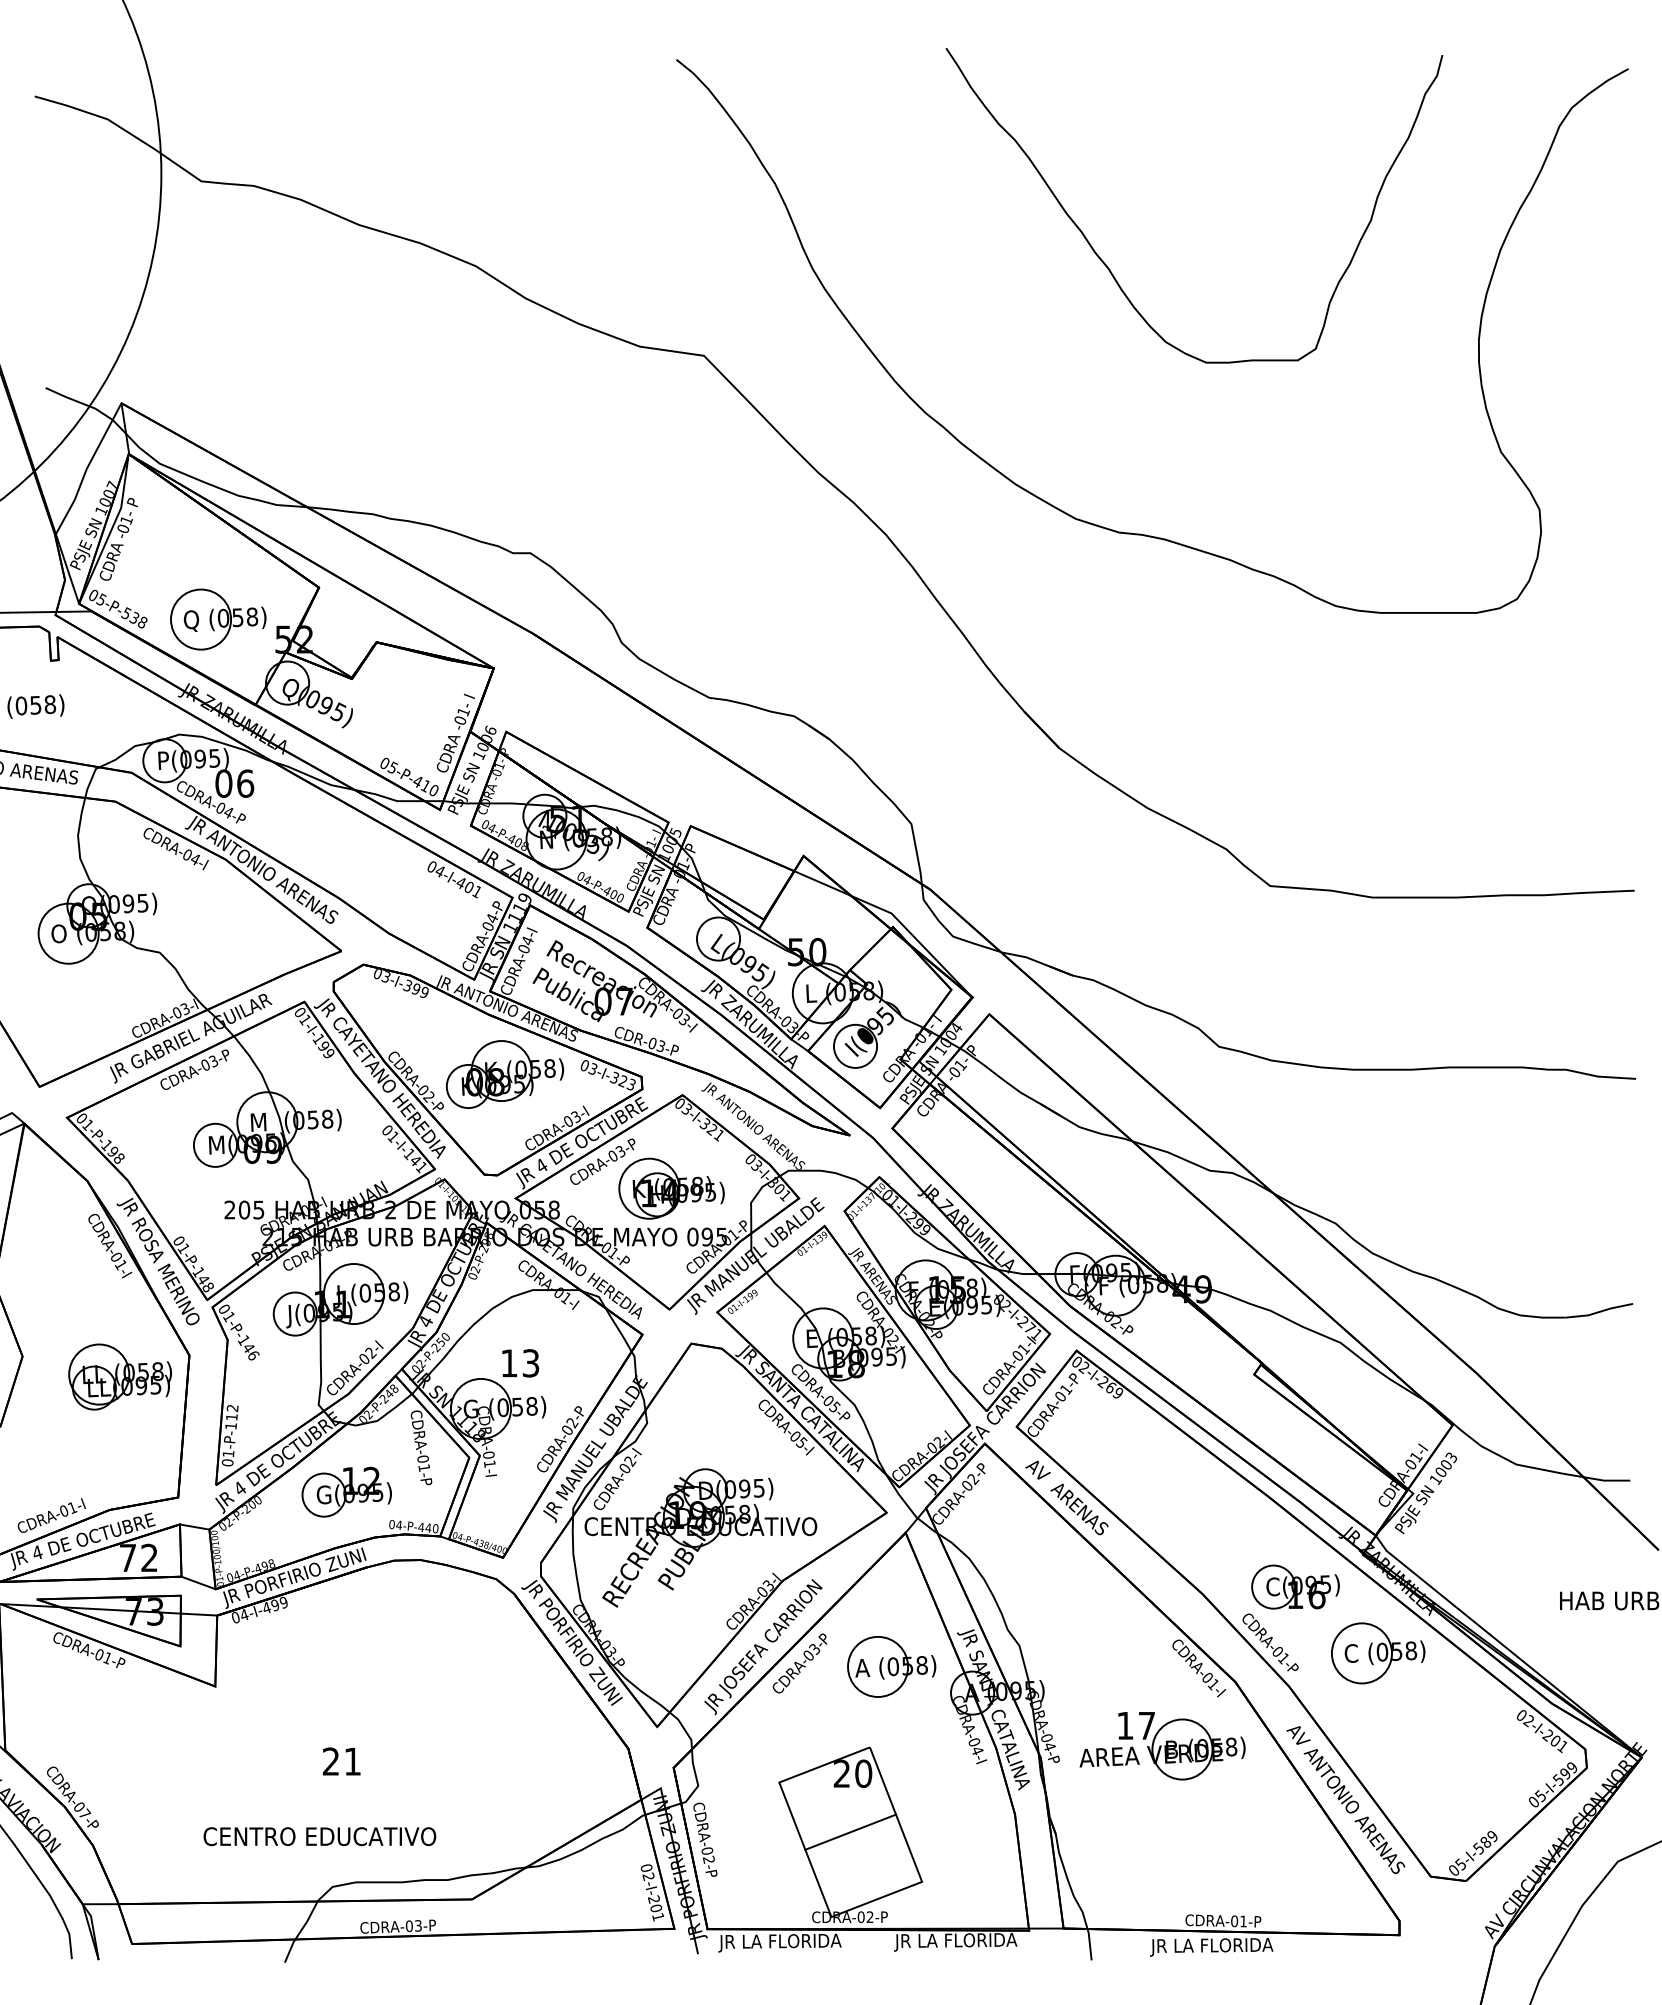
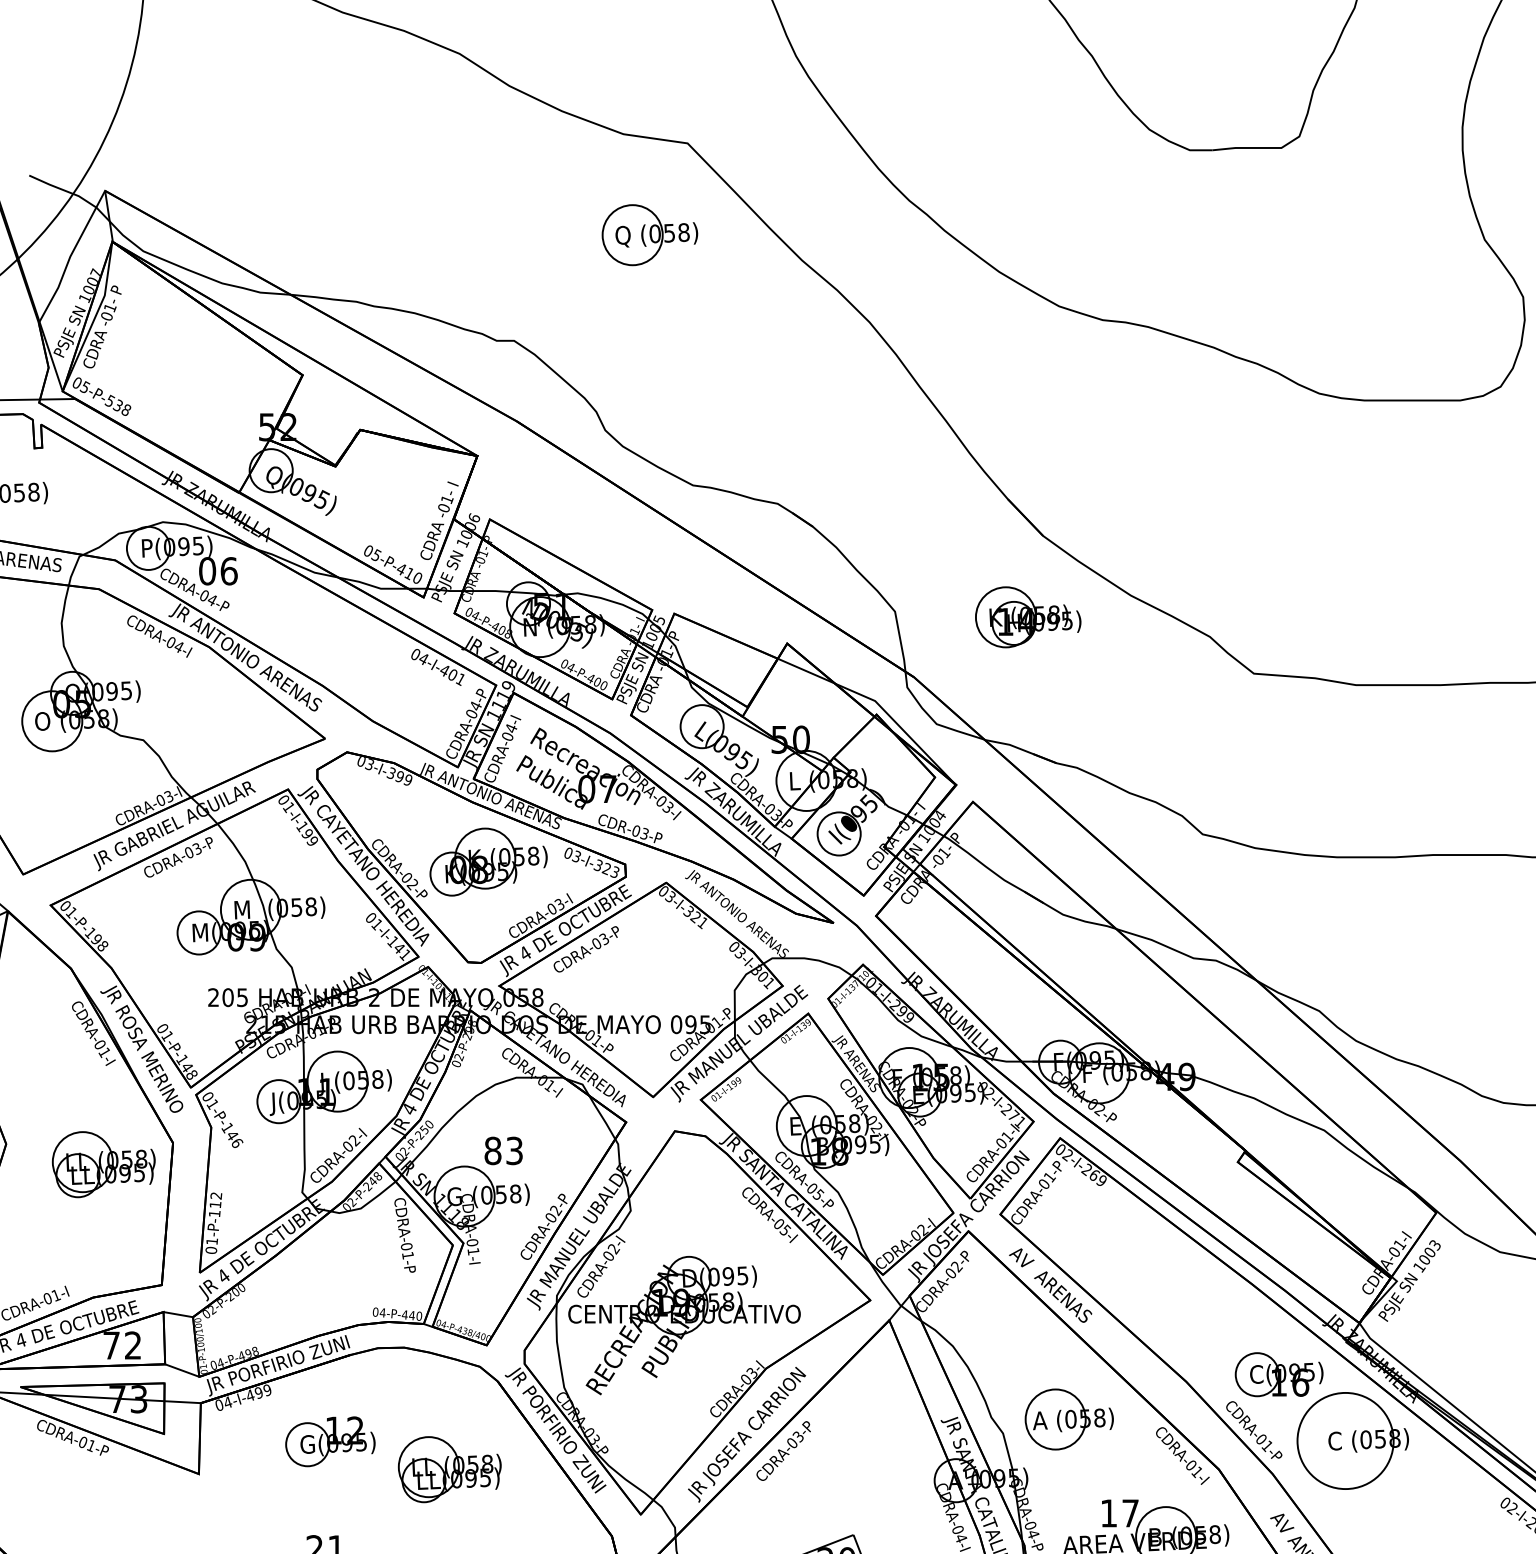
part: (218, 619) -> (650, 235), moved
part: (671, 1188) -> (1028, 617), moved
text: (509, 1363) -> (493, 1151), 13 -> 83
part: (346, 1491) -> (330, 1441), moved
circle: (1361, 1653) -> (1345, 1441), size x1.6
part: (891, 1666) -> (1069, 1419), moved
part: (466, 1681) -> (450, 1469), added

